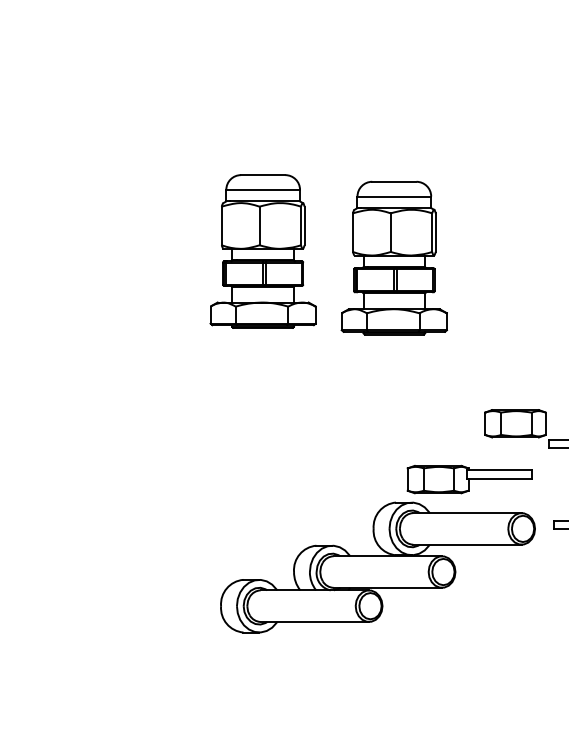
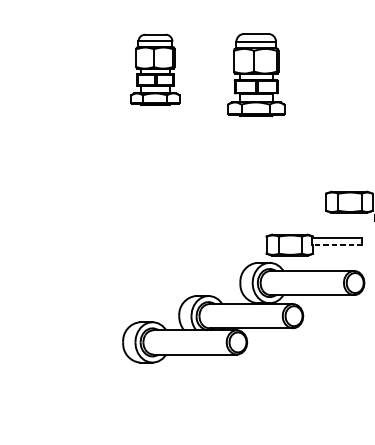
part: (262, 251) -> (155, 69), size x0.6
part: (393, 257) -> (255, 74), size x0.7
line: (499, 478) -> (337, 244), solid -> dashed

